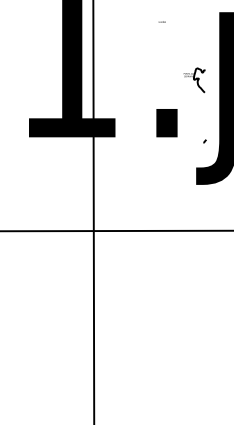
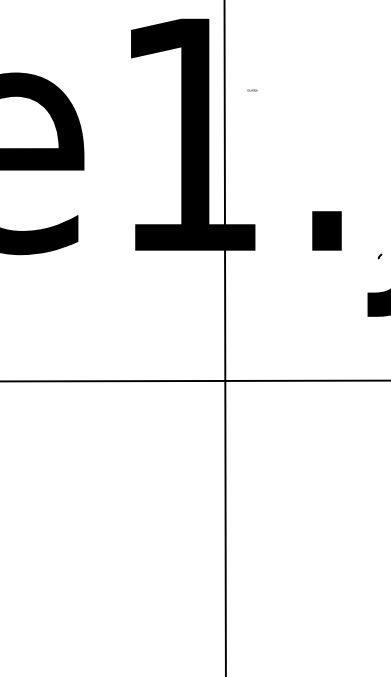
text: (162, 22) -> (252, 90), moved
part: (194, 80) -> (365, 171), removed

